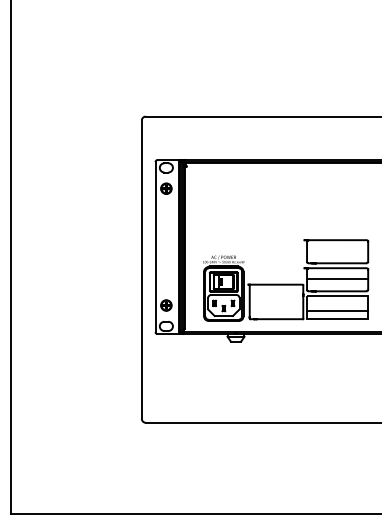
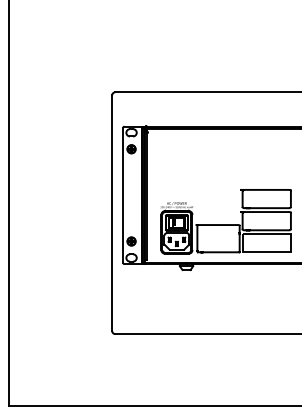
line: (337, 278) -> (266, 220), removed
line: (337, 310) -> (266, 245), removed

